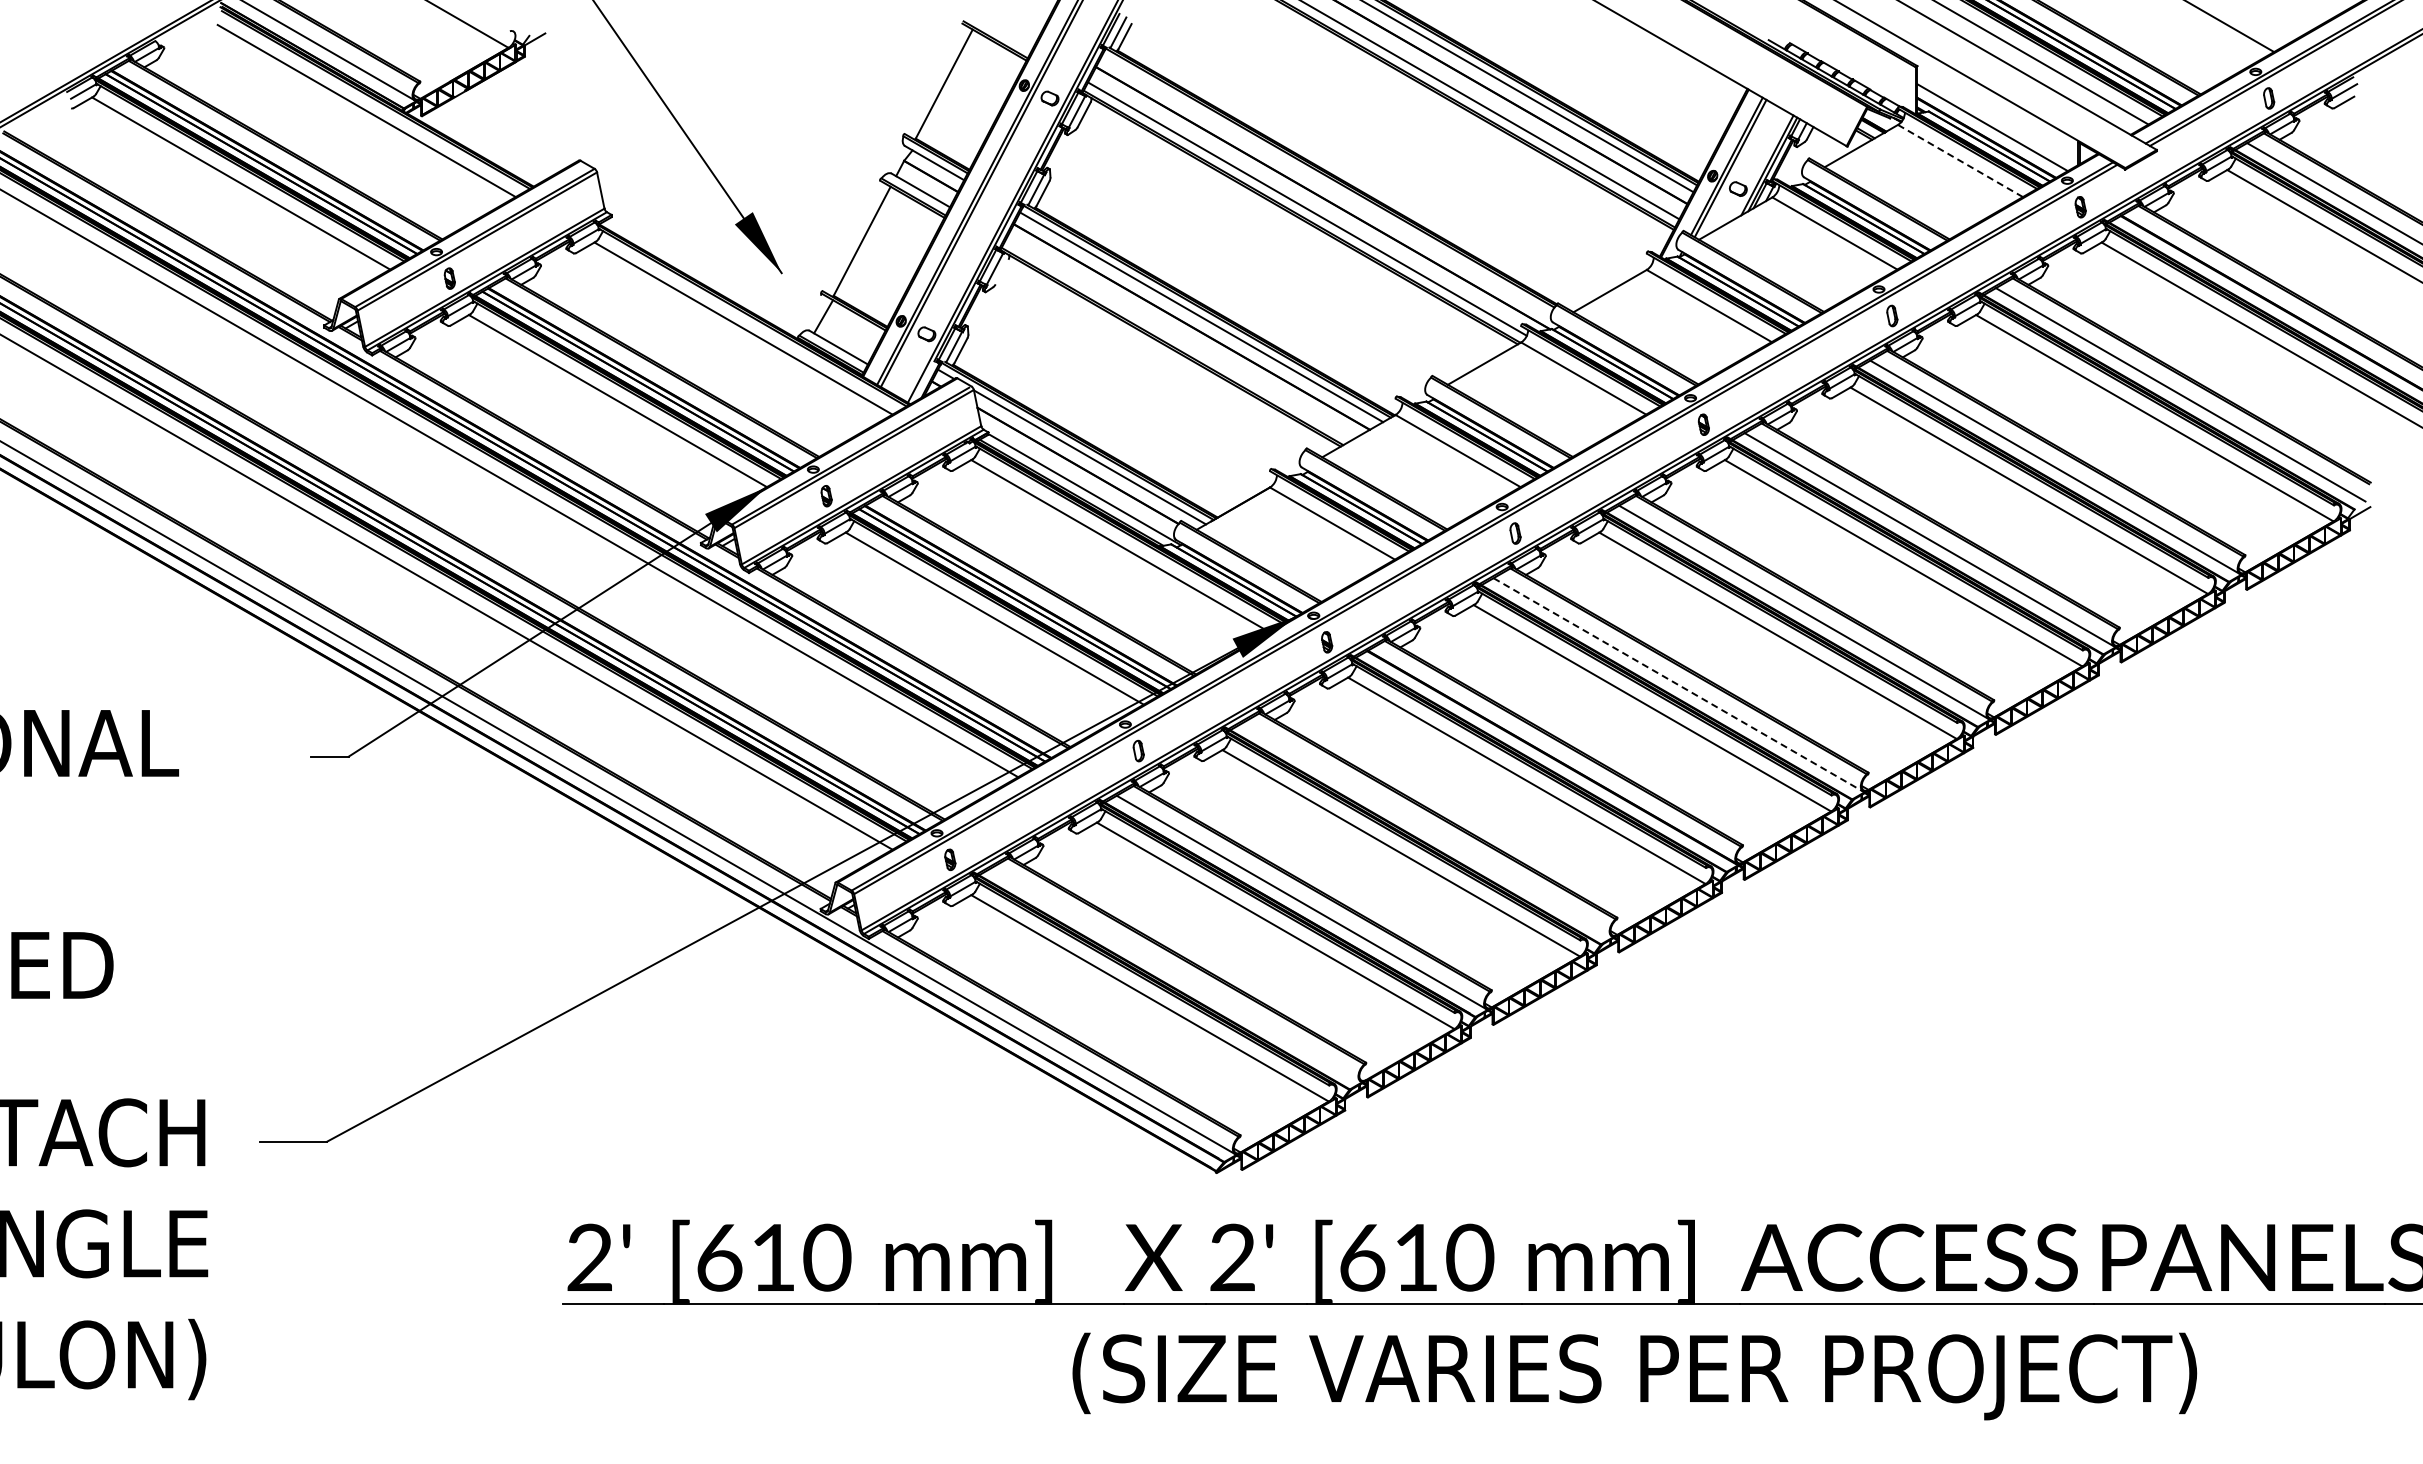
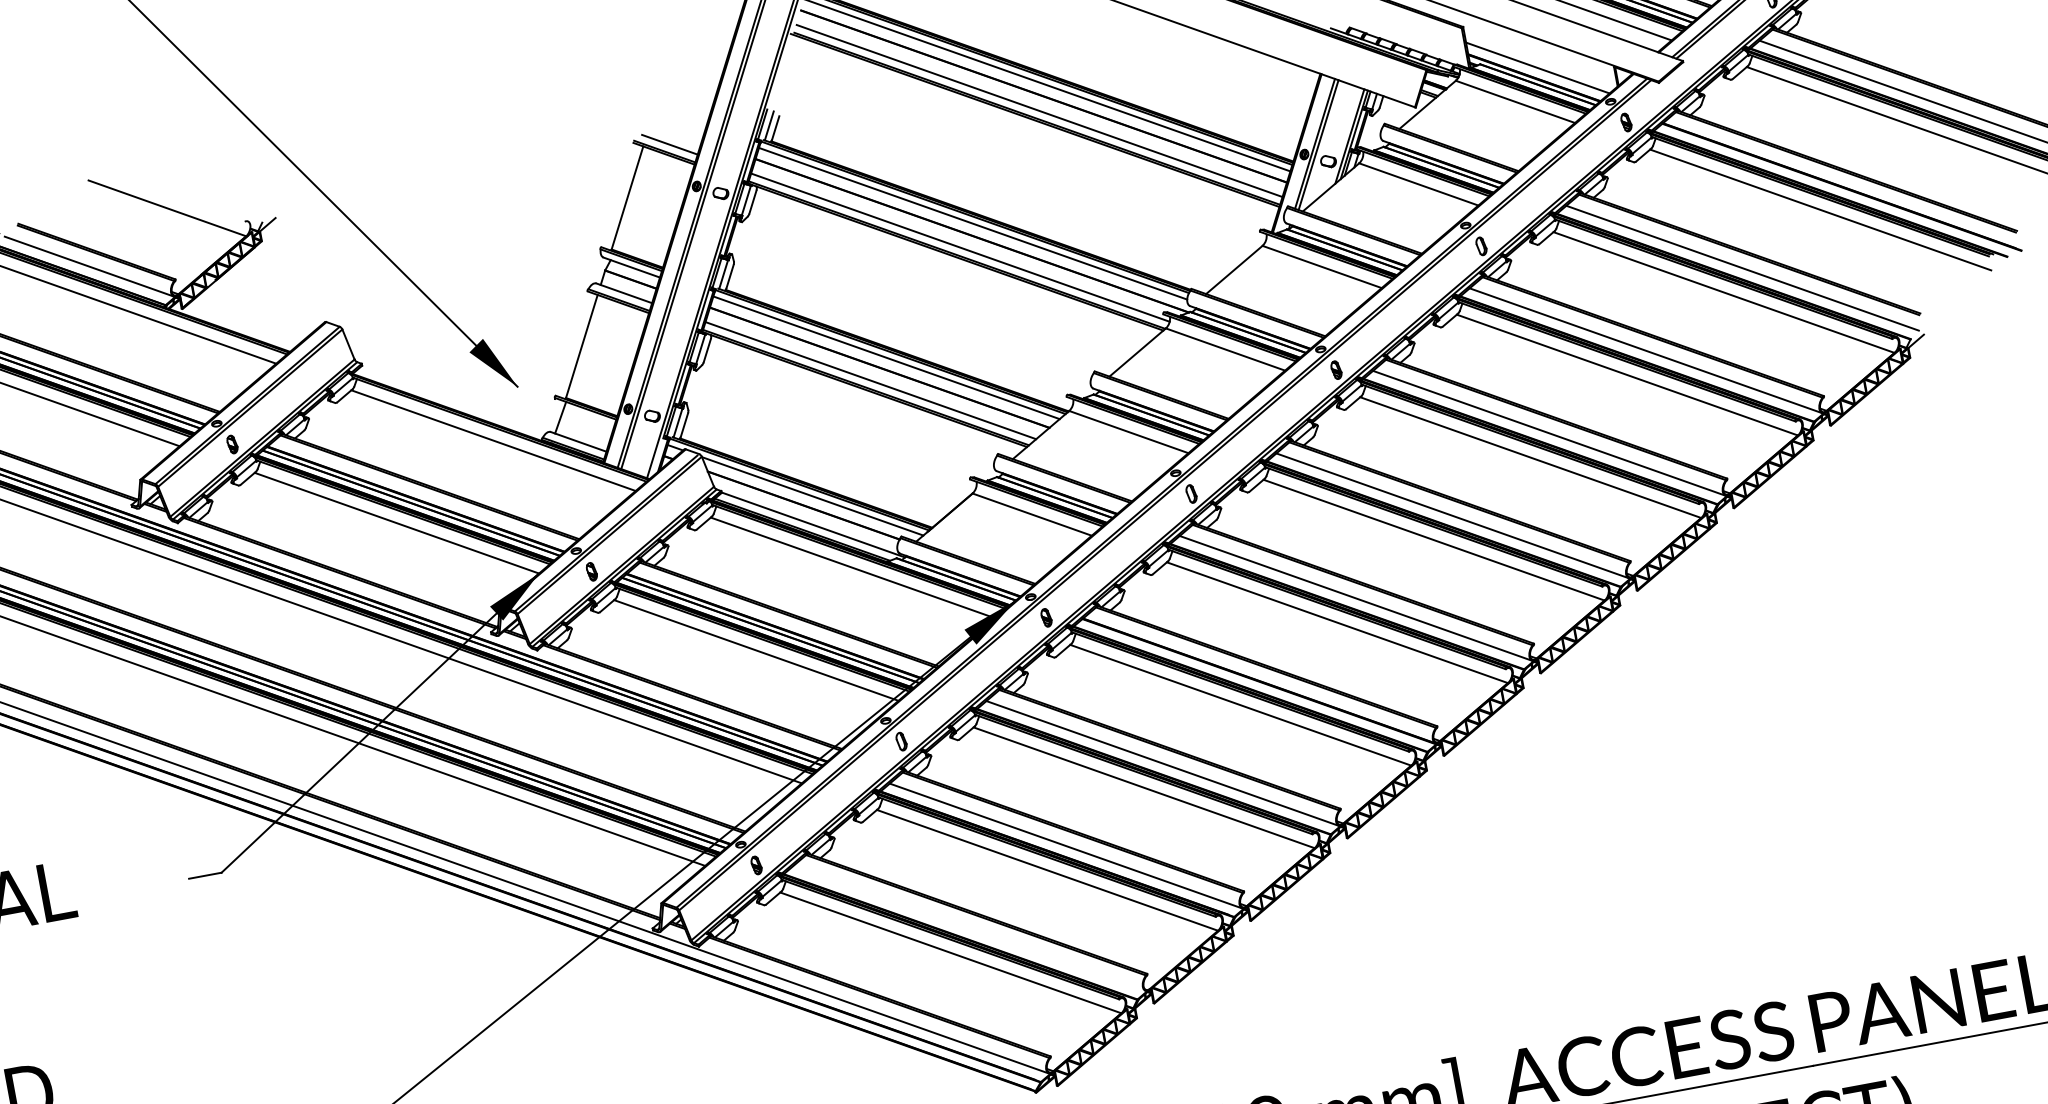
line: (1002, 33) -> (669, 145), added
line: (1960, 161) -> (1515, 102), dashed -> solid
line: (1326, 184) -> (972, 223), added
line: (1001, 271) -> (706, 350), added
line: (1178, 339) -> (870, 380), added
line: (1678, 685) -> (1356, 598), dashed -> solid
line: (1426, 829) -> (1162, 763), added

